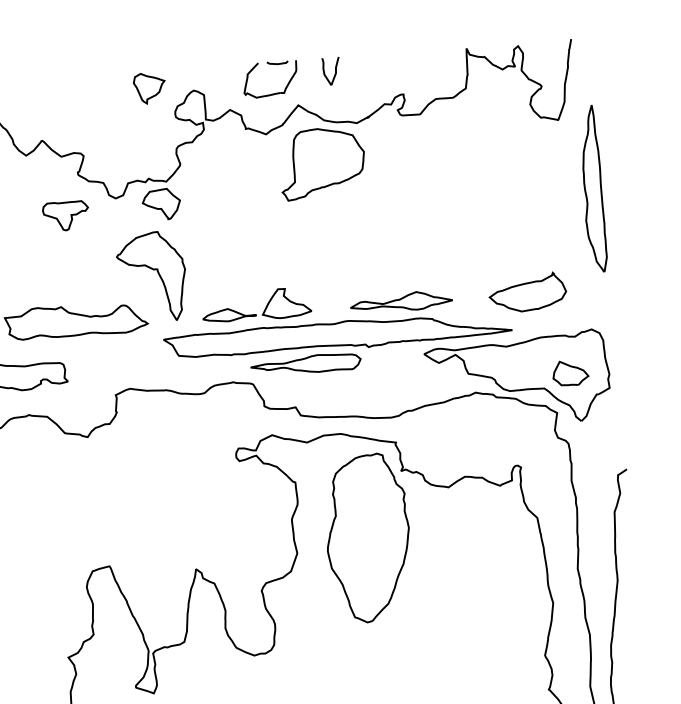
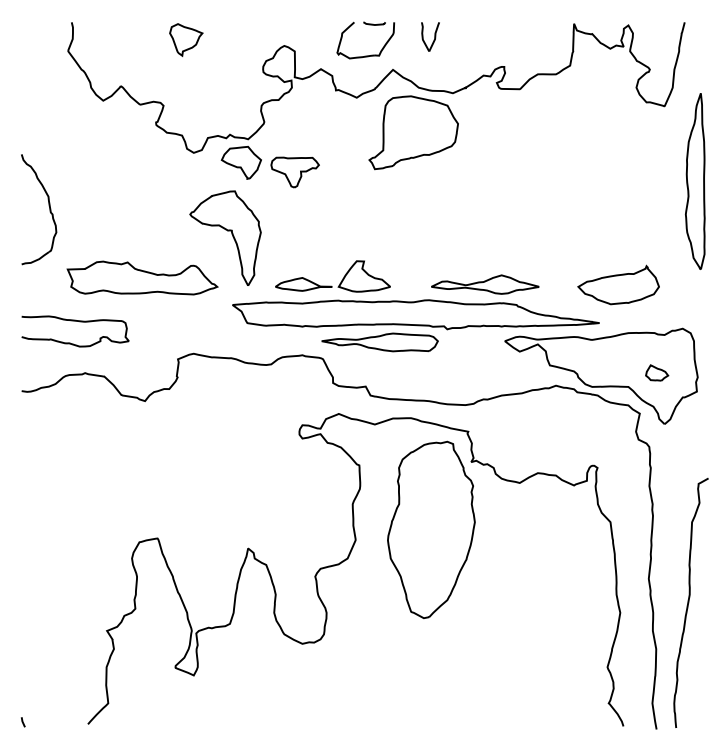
part: (149, 87) -> (186, 39), moved
part: (65, 216) -> (294, 172), moved
part: (569, 372) -> (656, 372), size x0.6

